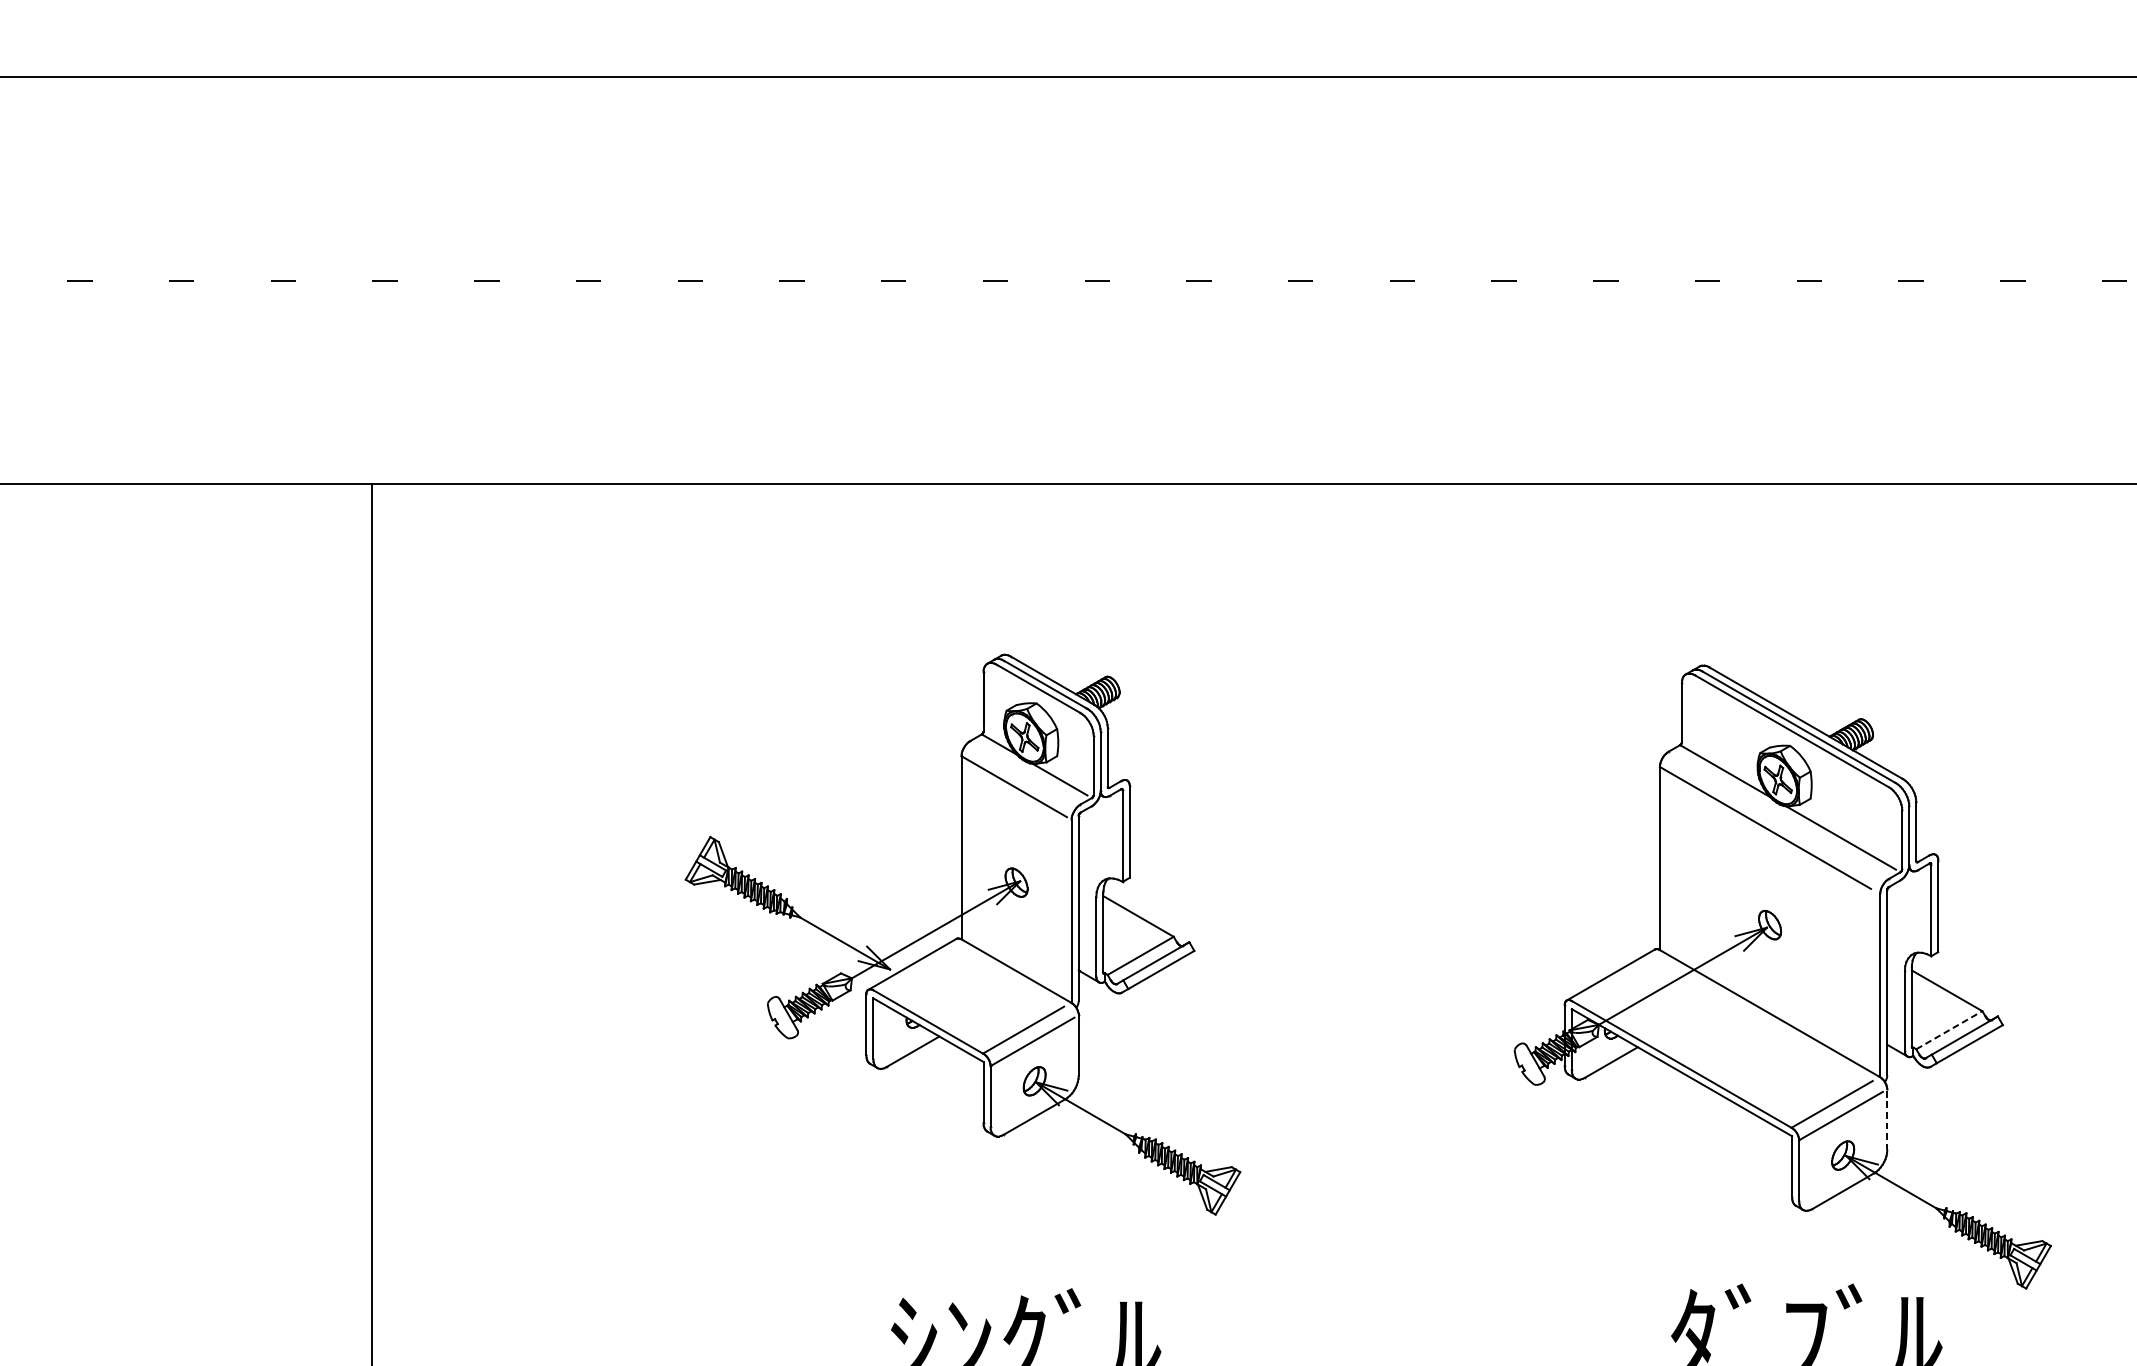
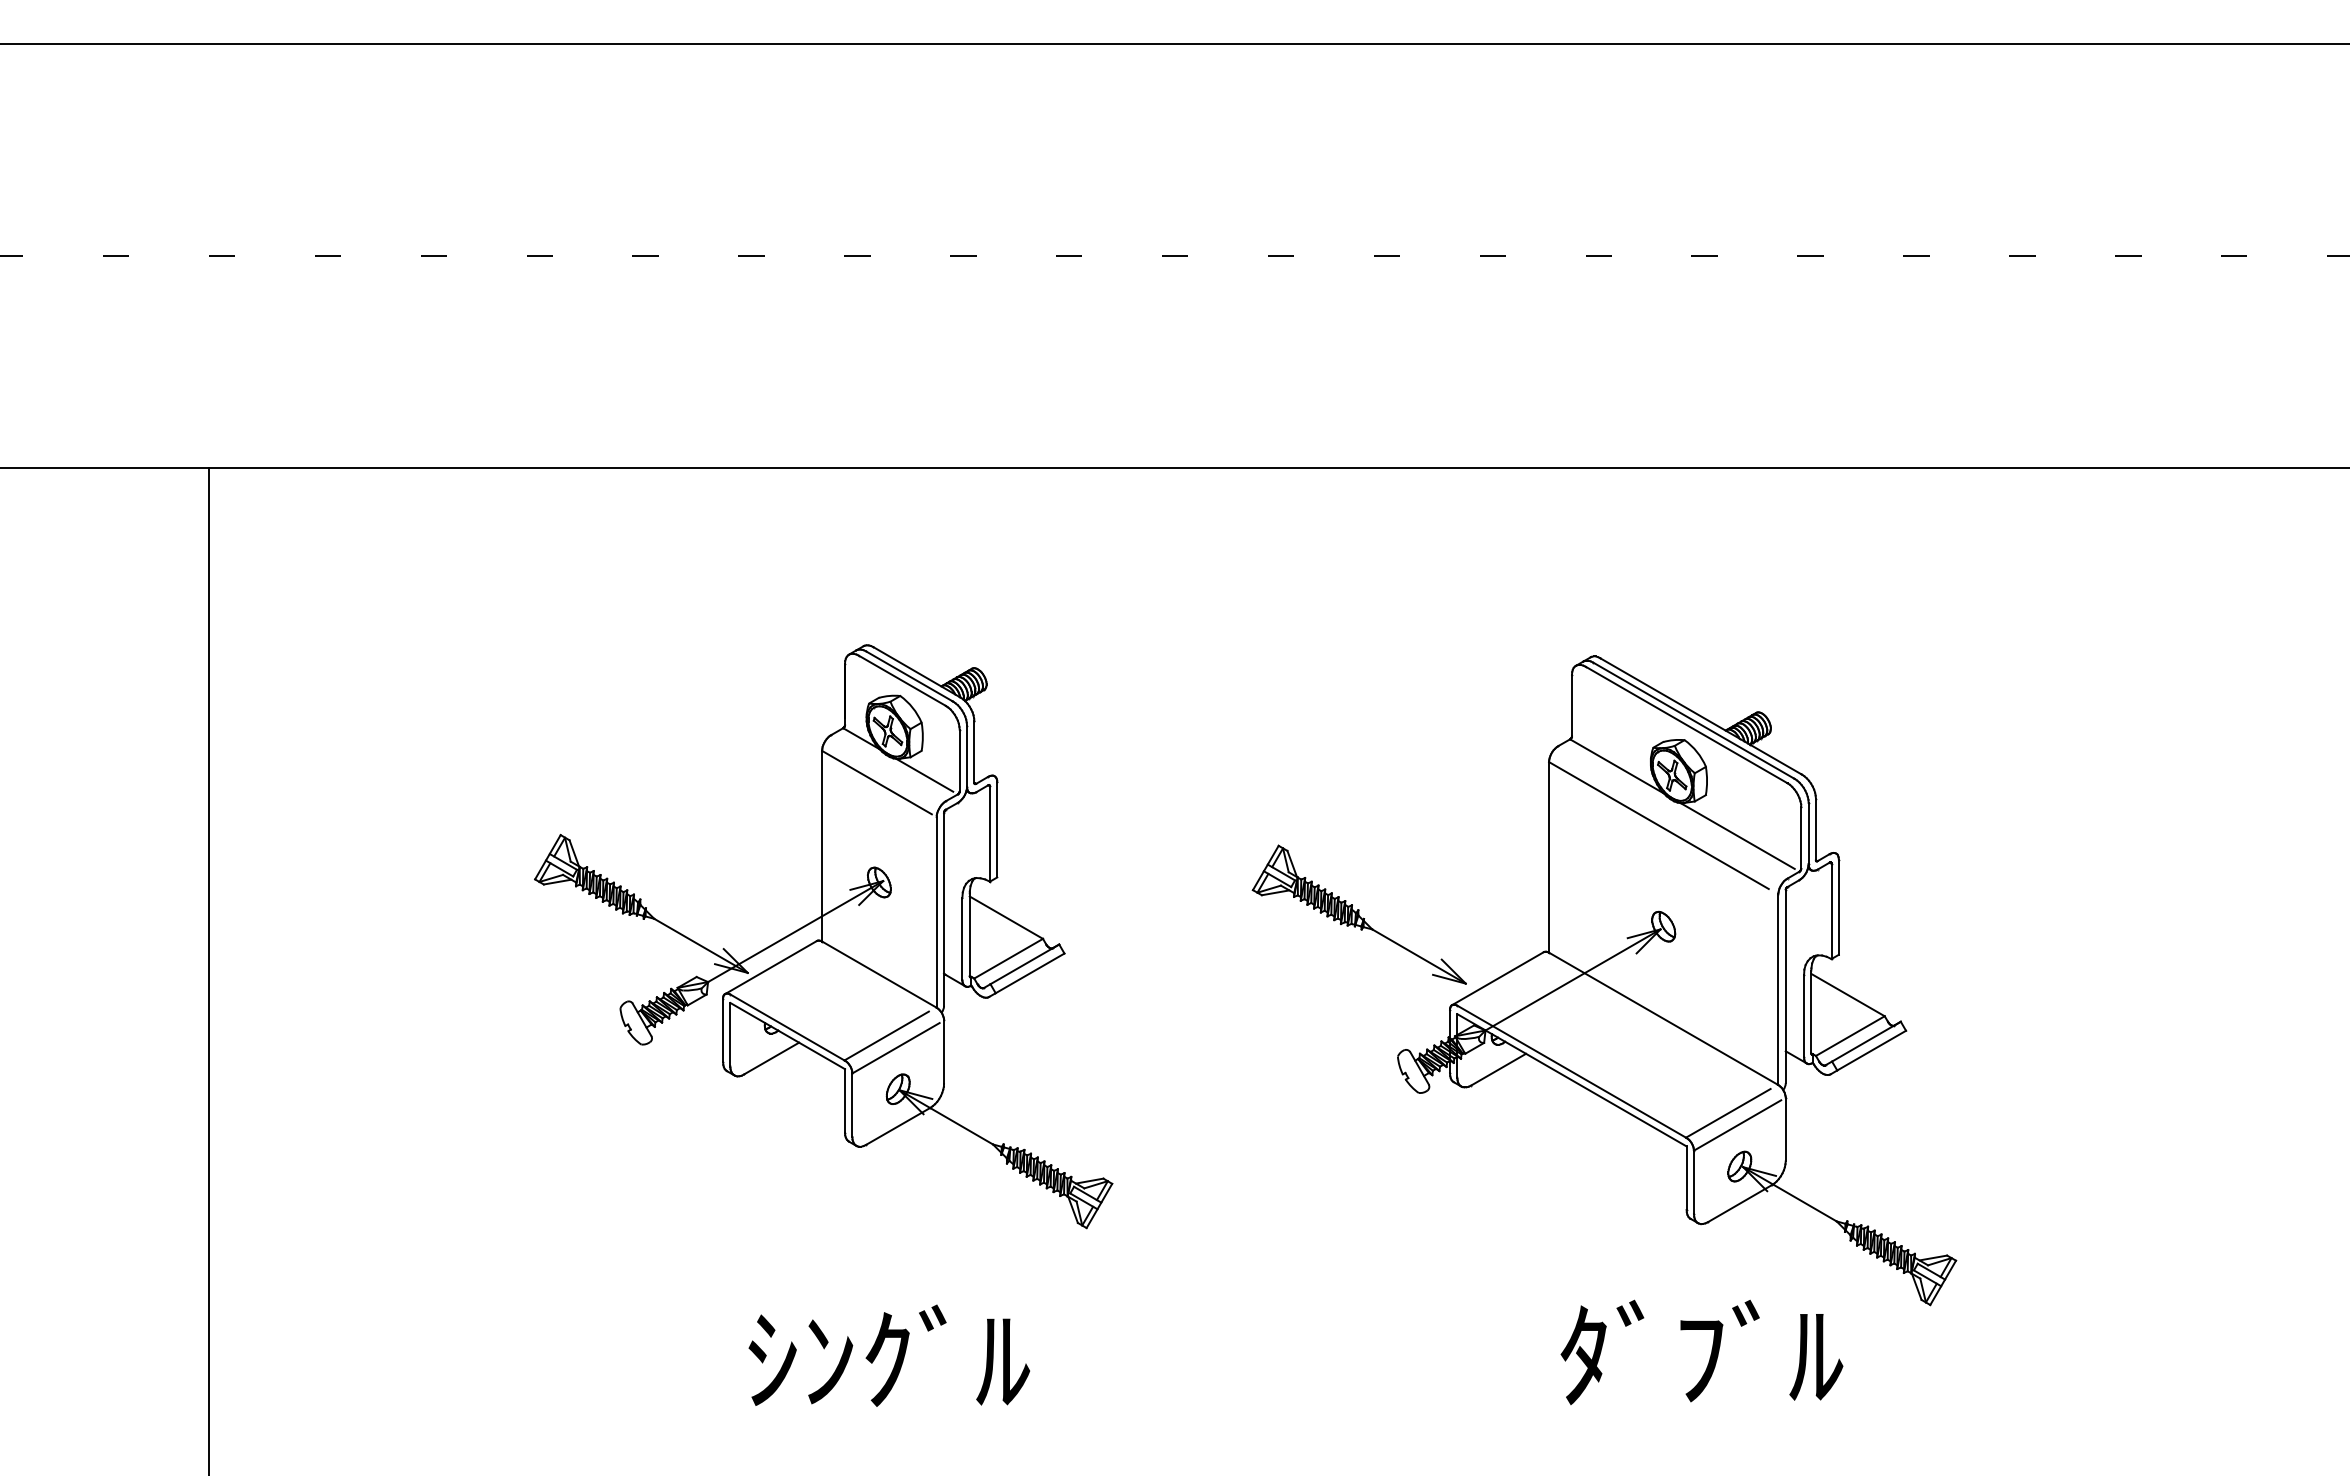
part: (1476, 913) -> (1358, 914), added
line: (1949, 1030) -> (1850, 1036), dashed -> solid
line: (1887, 1119) -> (1785, 1129), dashed -> solid

